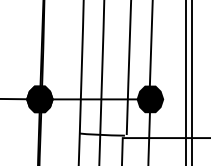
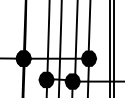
fill: (78, 134) -> (46, 79), added
fill: (122, 137) -> (72, 81), added

